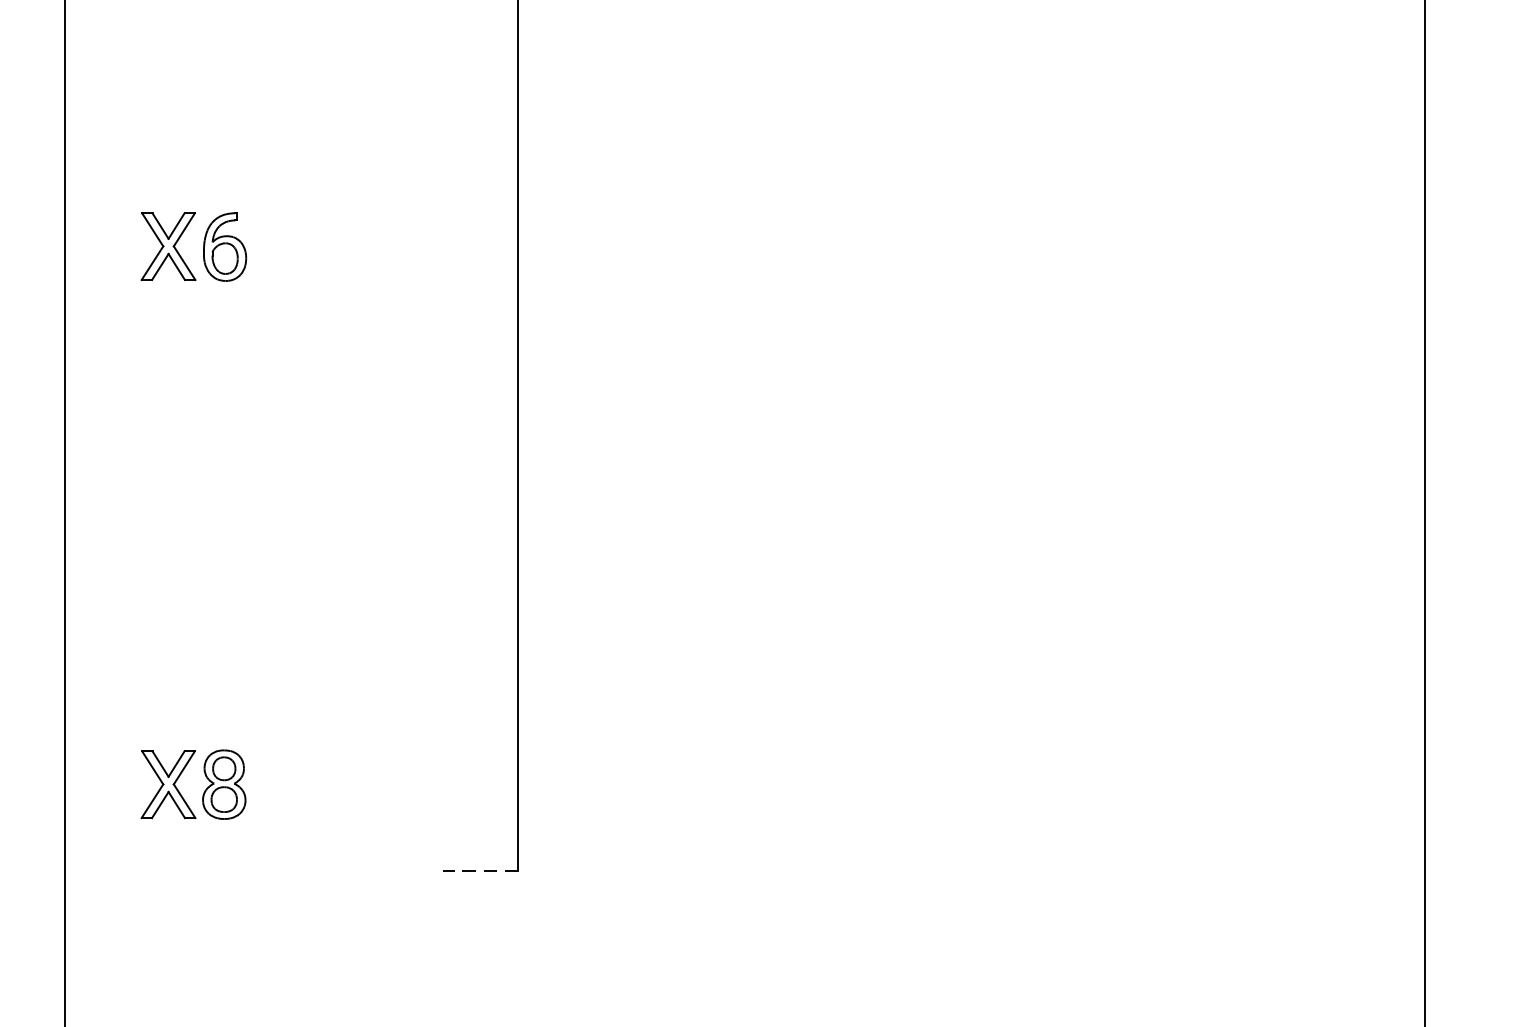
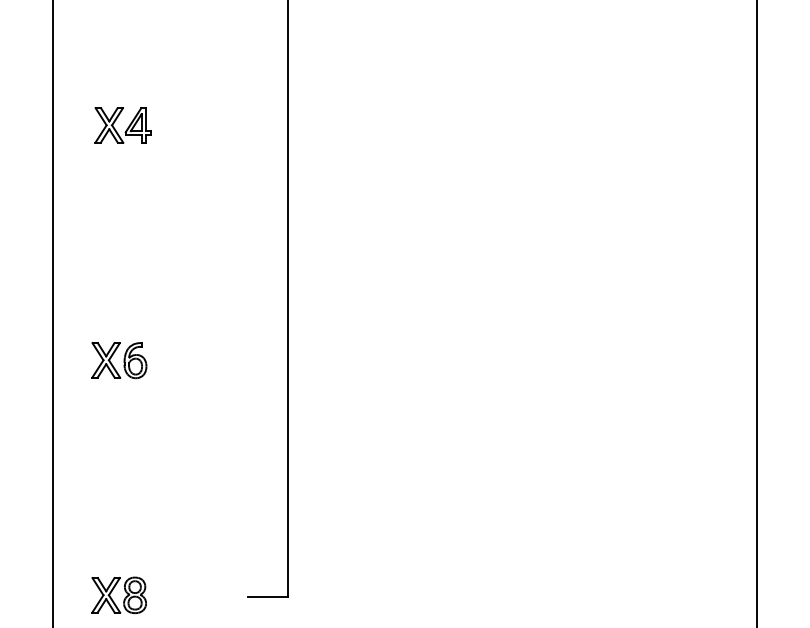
part: (194, 246) -> (119, 360), moved
part: (182, 775) -> (113, 590), moved
line: (479, 871) -> (267, 597), dashed -> solid

